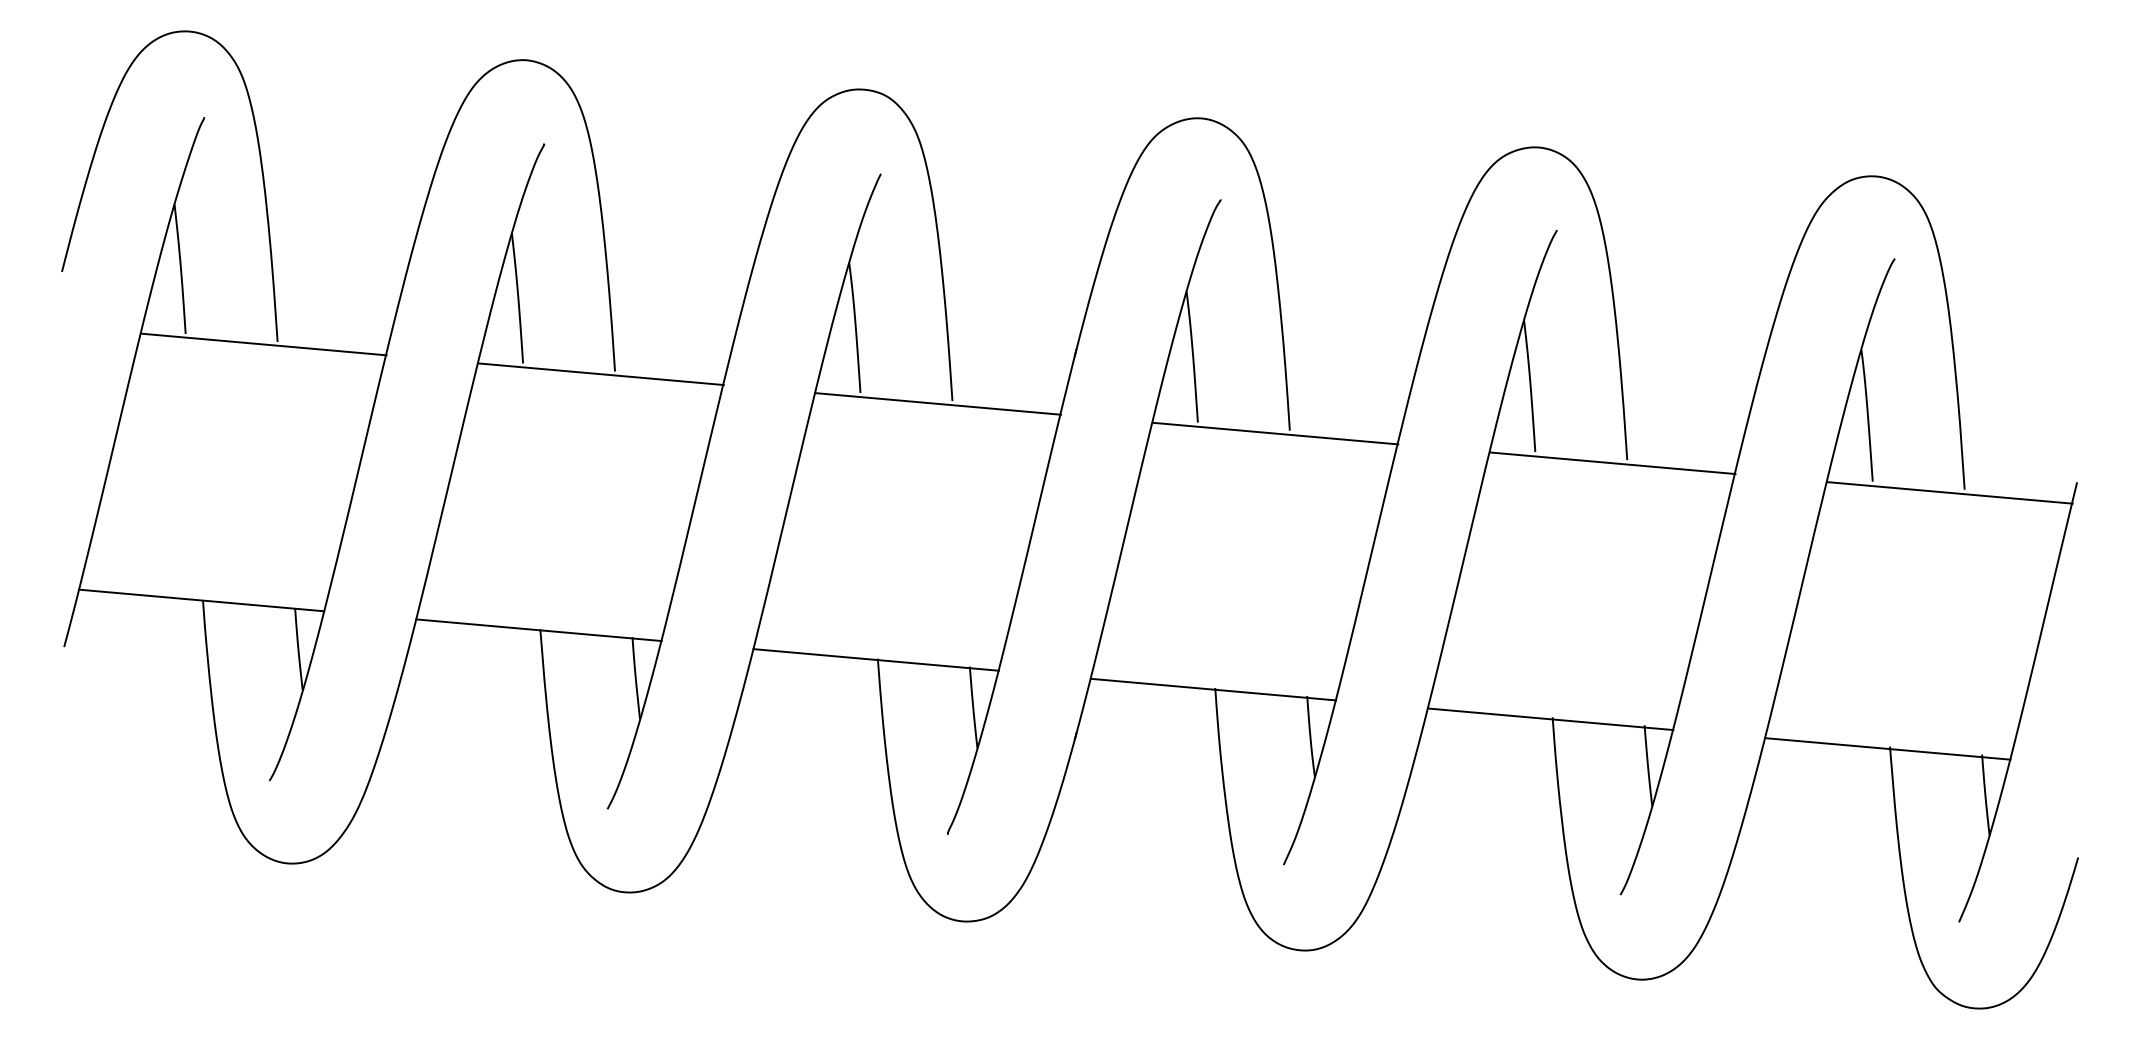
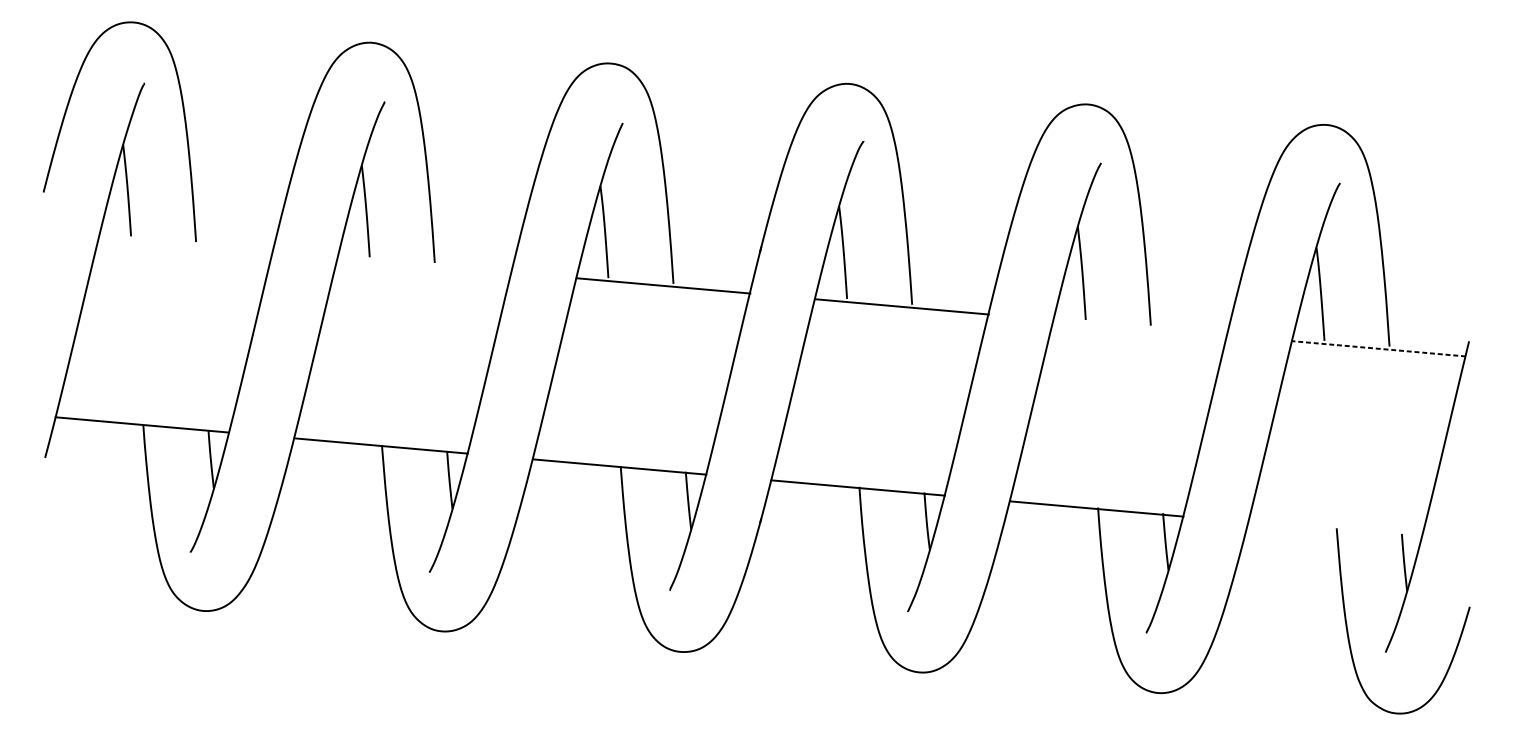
line: (263, 344) -> (186, 243), removed
line: (600, 374) -> (424, 265), removed
line: (1612, 463) -> (1140, 328), removed
line: (1949, 492) -> (1378, 348), solid -> dashed
line: (1887, 748) -> (1334, 529), removed

